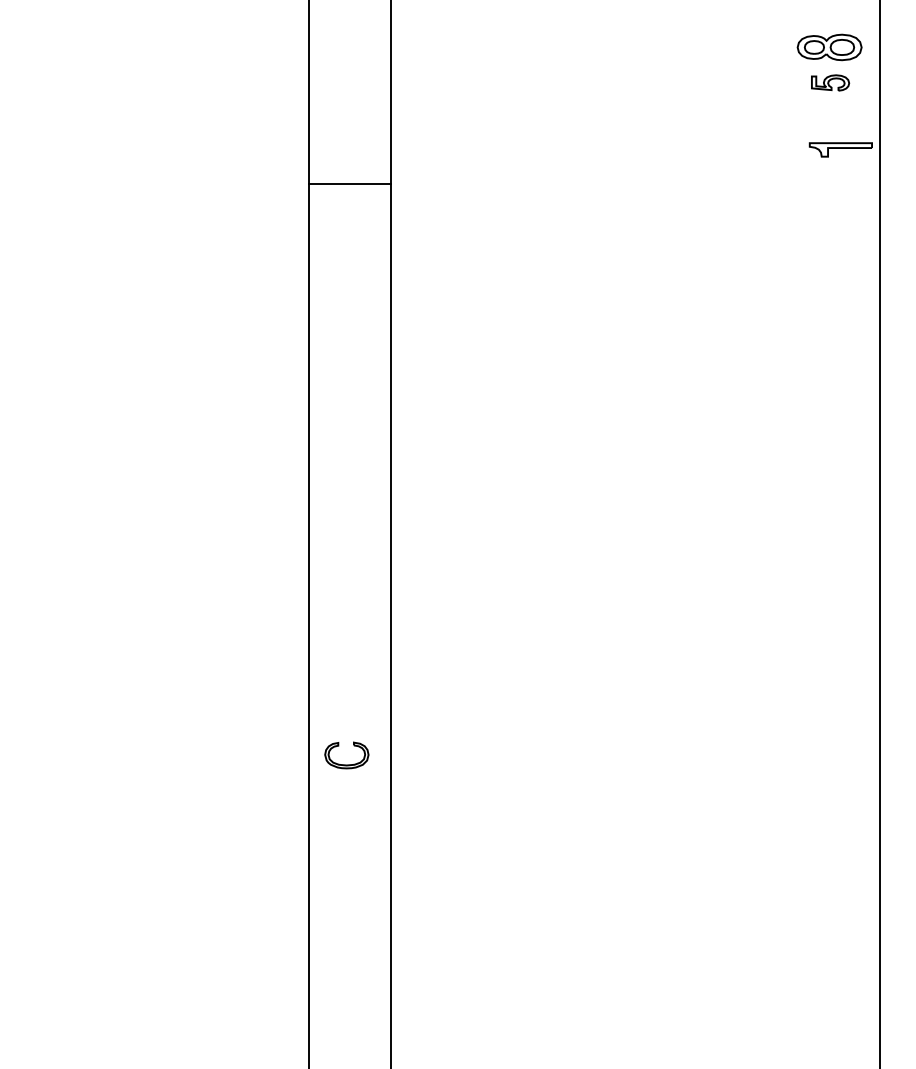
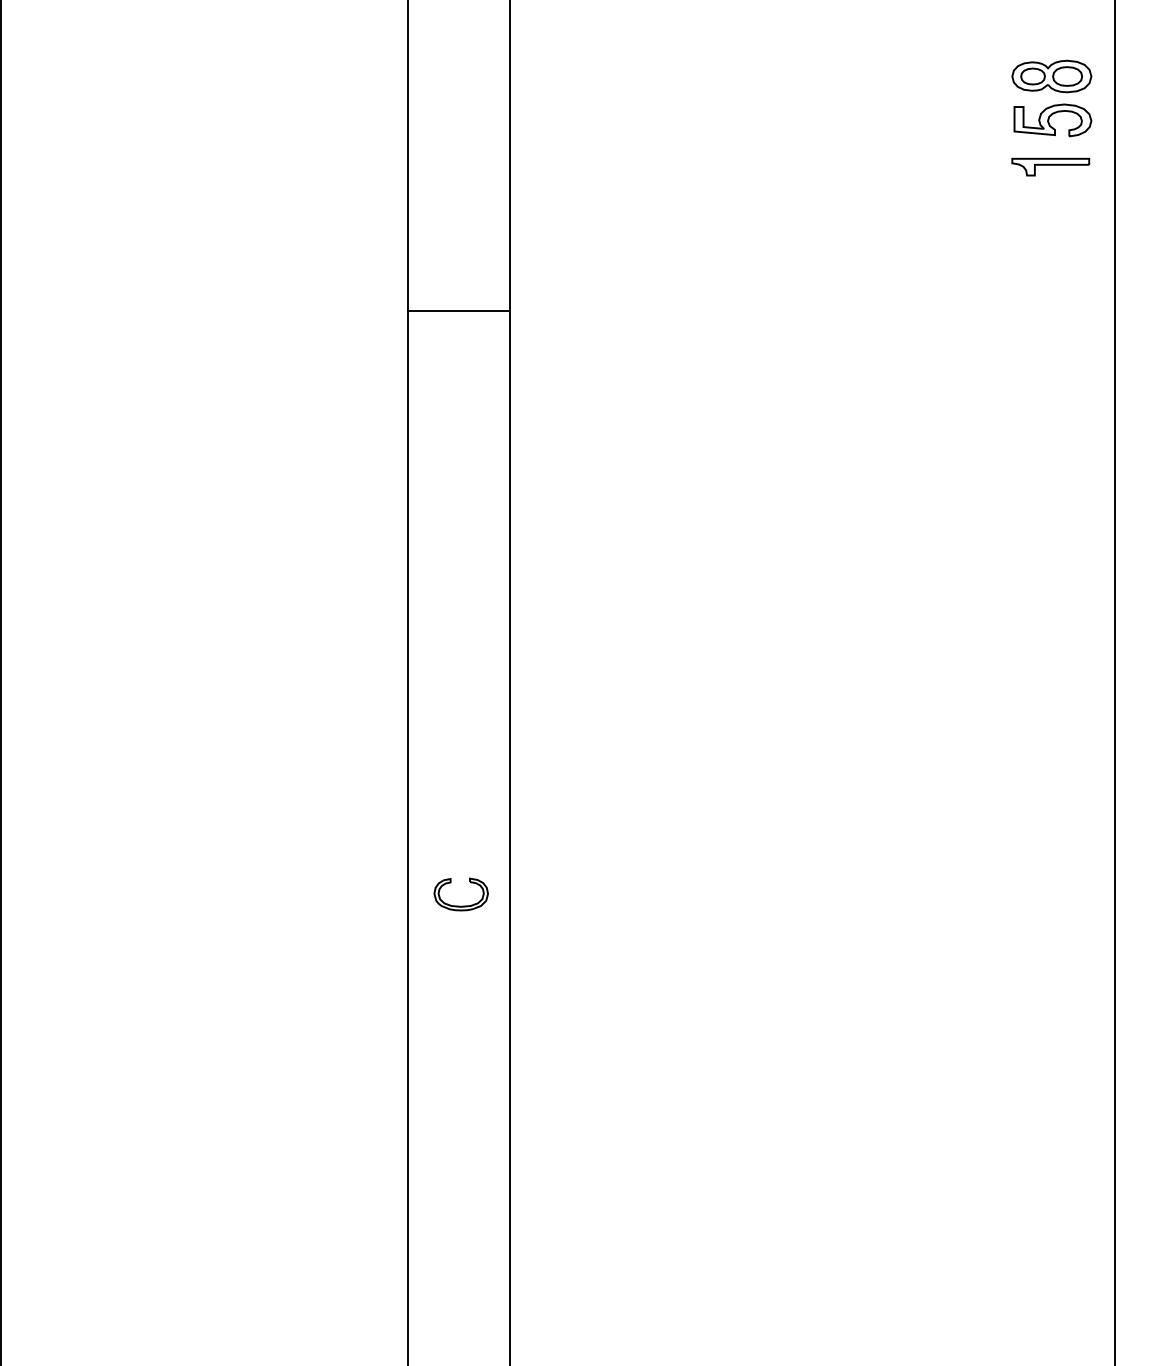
part: (830, 83) -> (1052, 120), size x1.67
part: (840, 149) -> (1050, 166), moved
line: (349, 184) -> (458, 311), moved
part: (346, 764) -> (460, 905), moved

